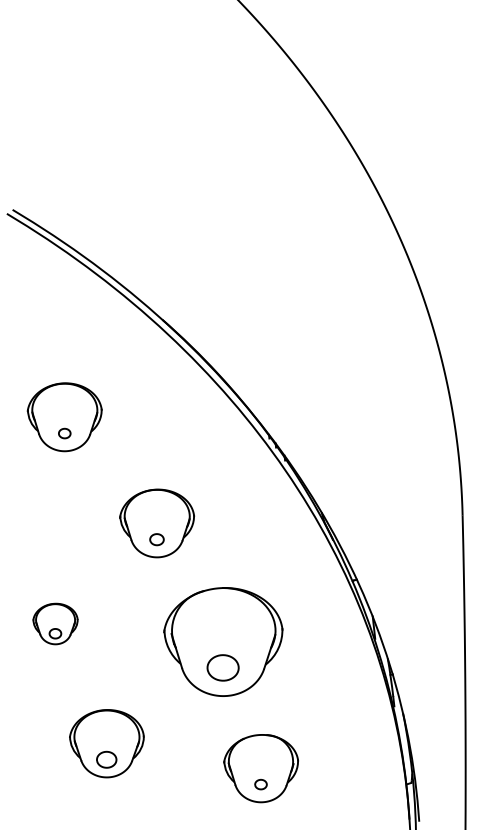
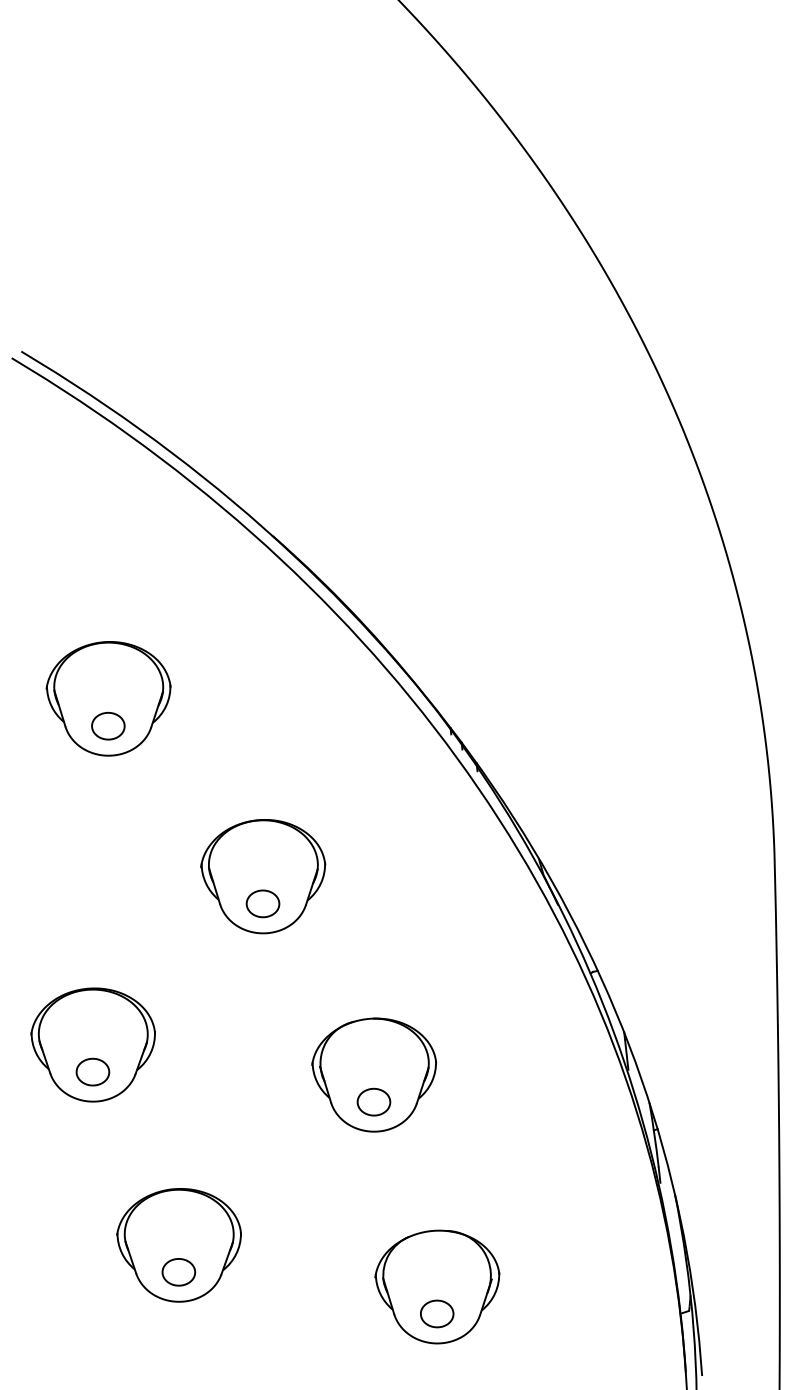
part: (64, 433) -> (108, 725), size x1.67
part: (156, 539) -> (262, 903), size x1.43
part: (55, 623) -> (93, 1044), size x1.67
part: (223, 641) -> (374, 1074), size x0.62
part: (260, 784) -> (436, 1313), size x1.67

